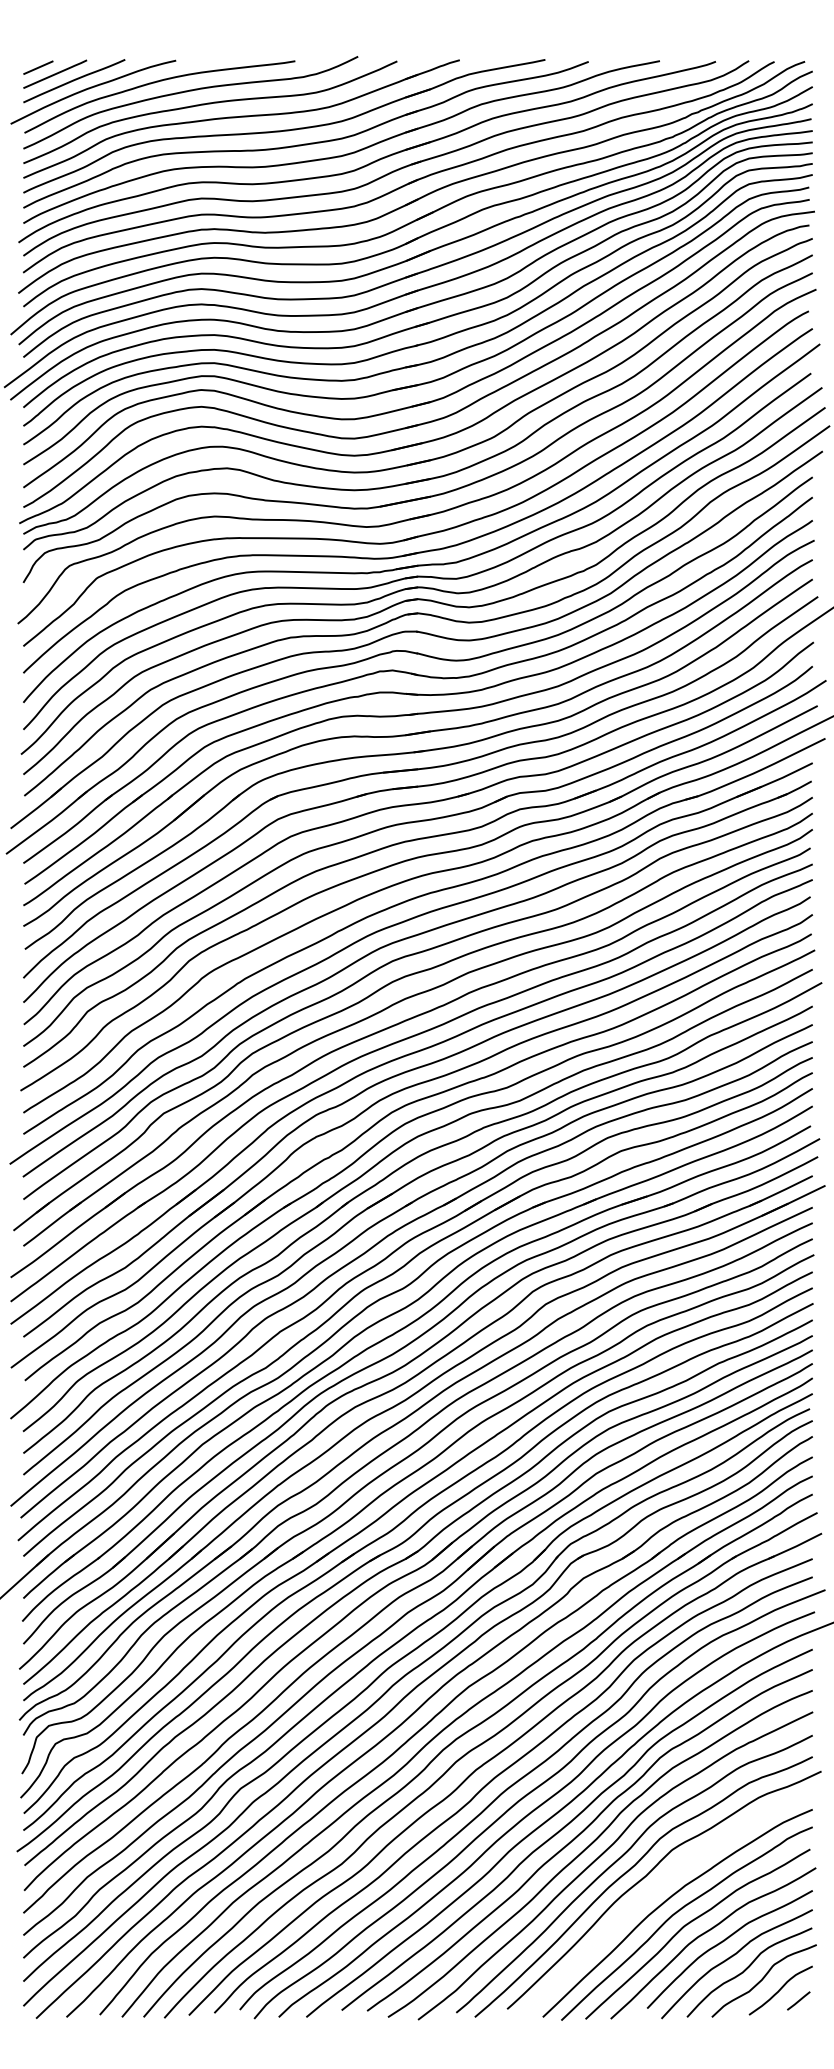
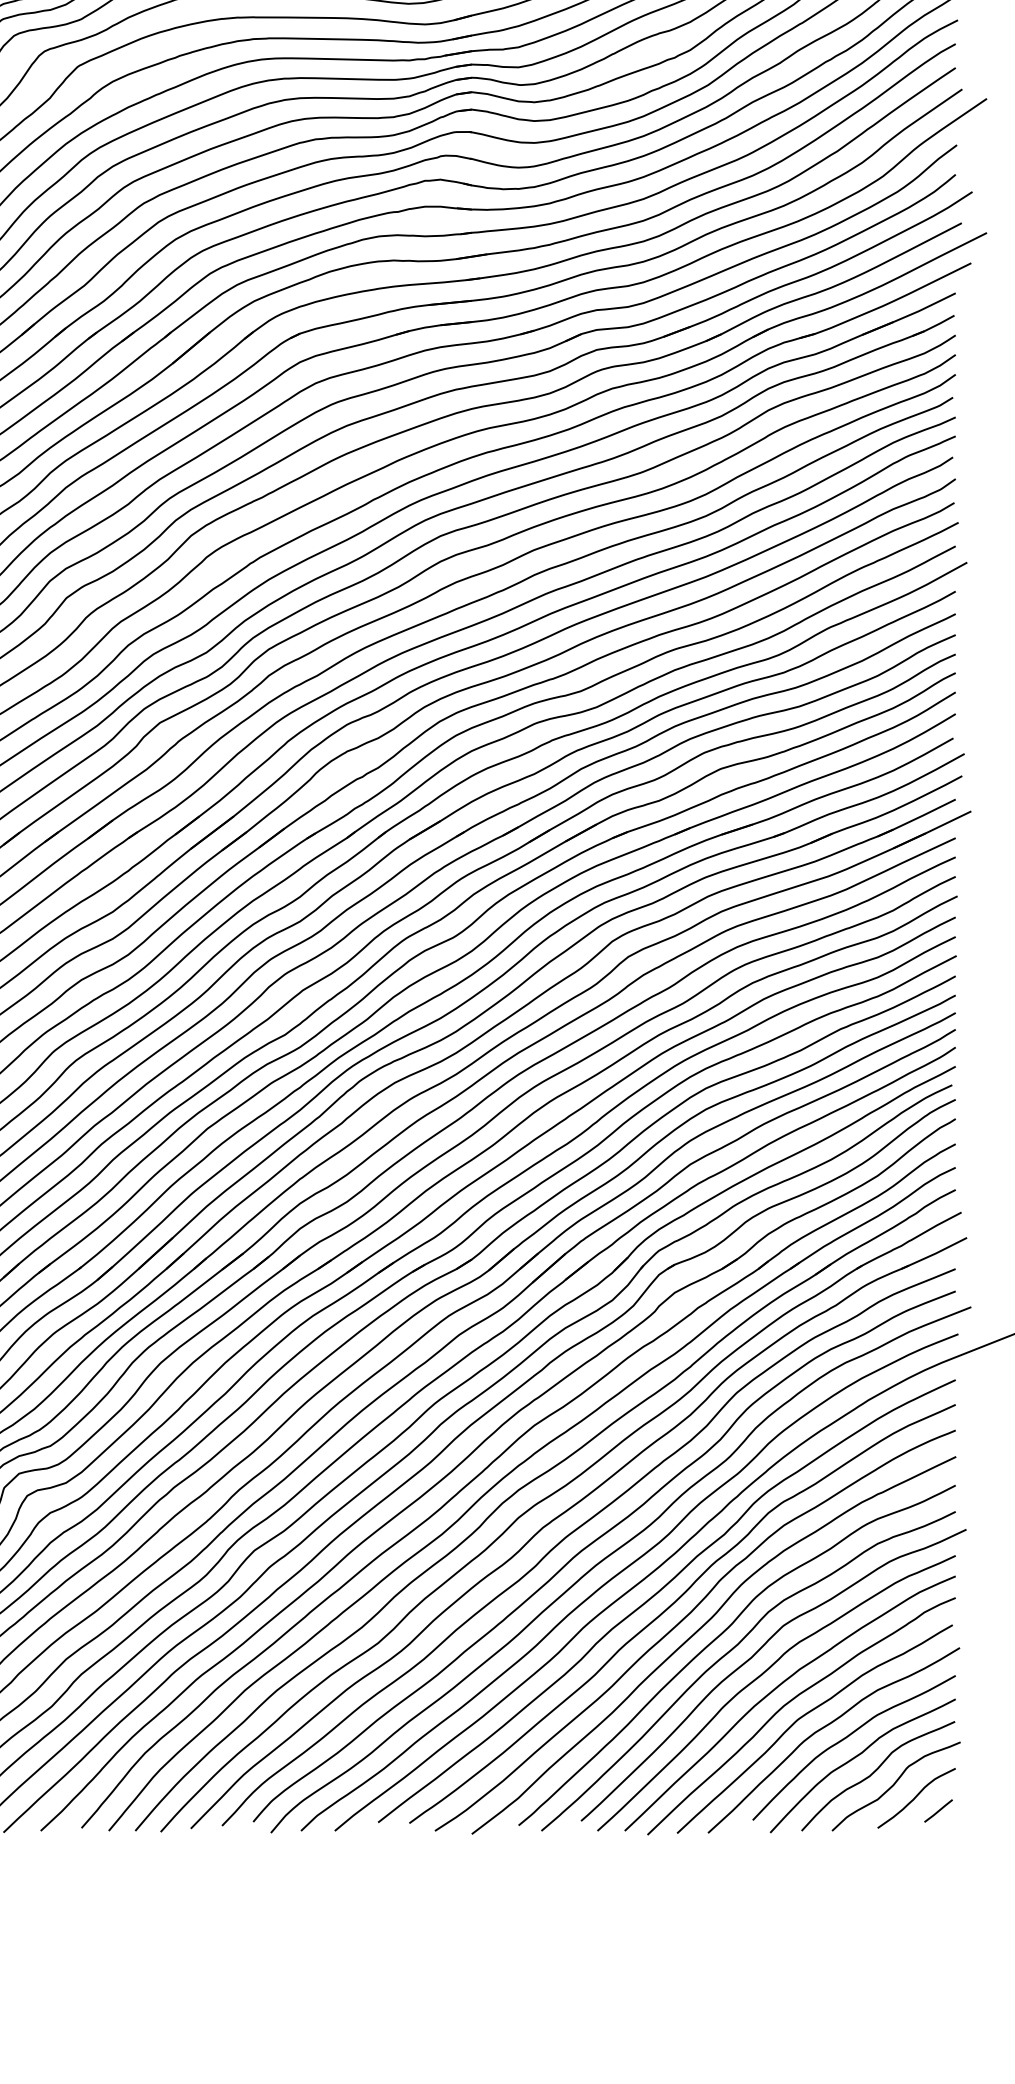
curve: (655, 1890) -> (762, 1675), added

